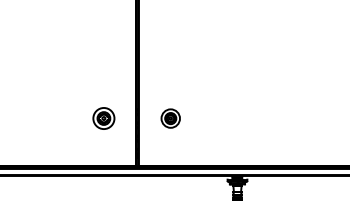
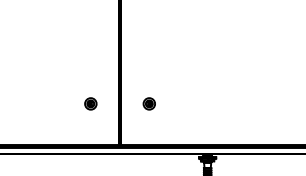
part: (103, 118) -> (90, 103), size x0.62
part: (170, 118) -> (149, 103), size x0.71

